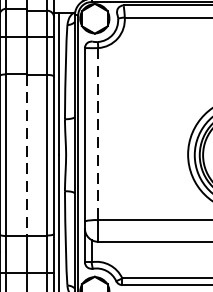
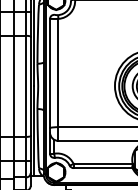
line: (98, 134) -> (58, 73), dashed -> solid
line: (26, 155) -> (13, 86), dashed -> solid

